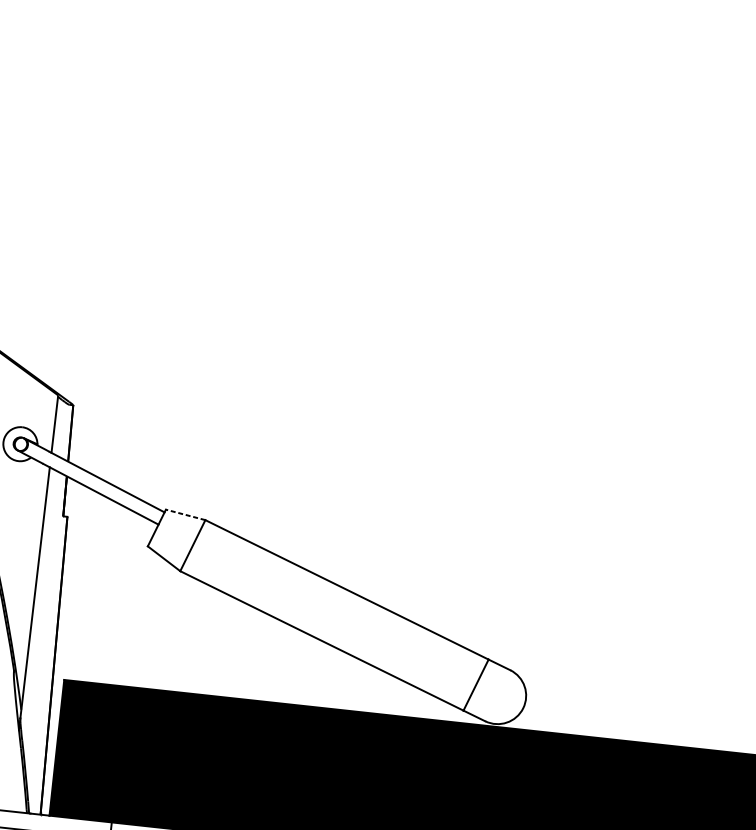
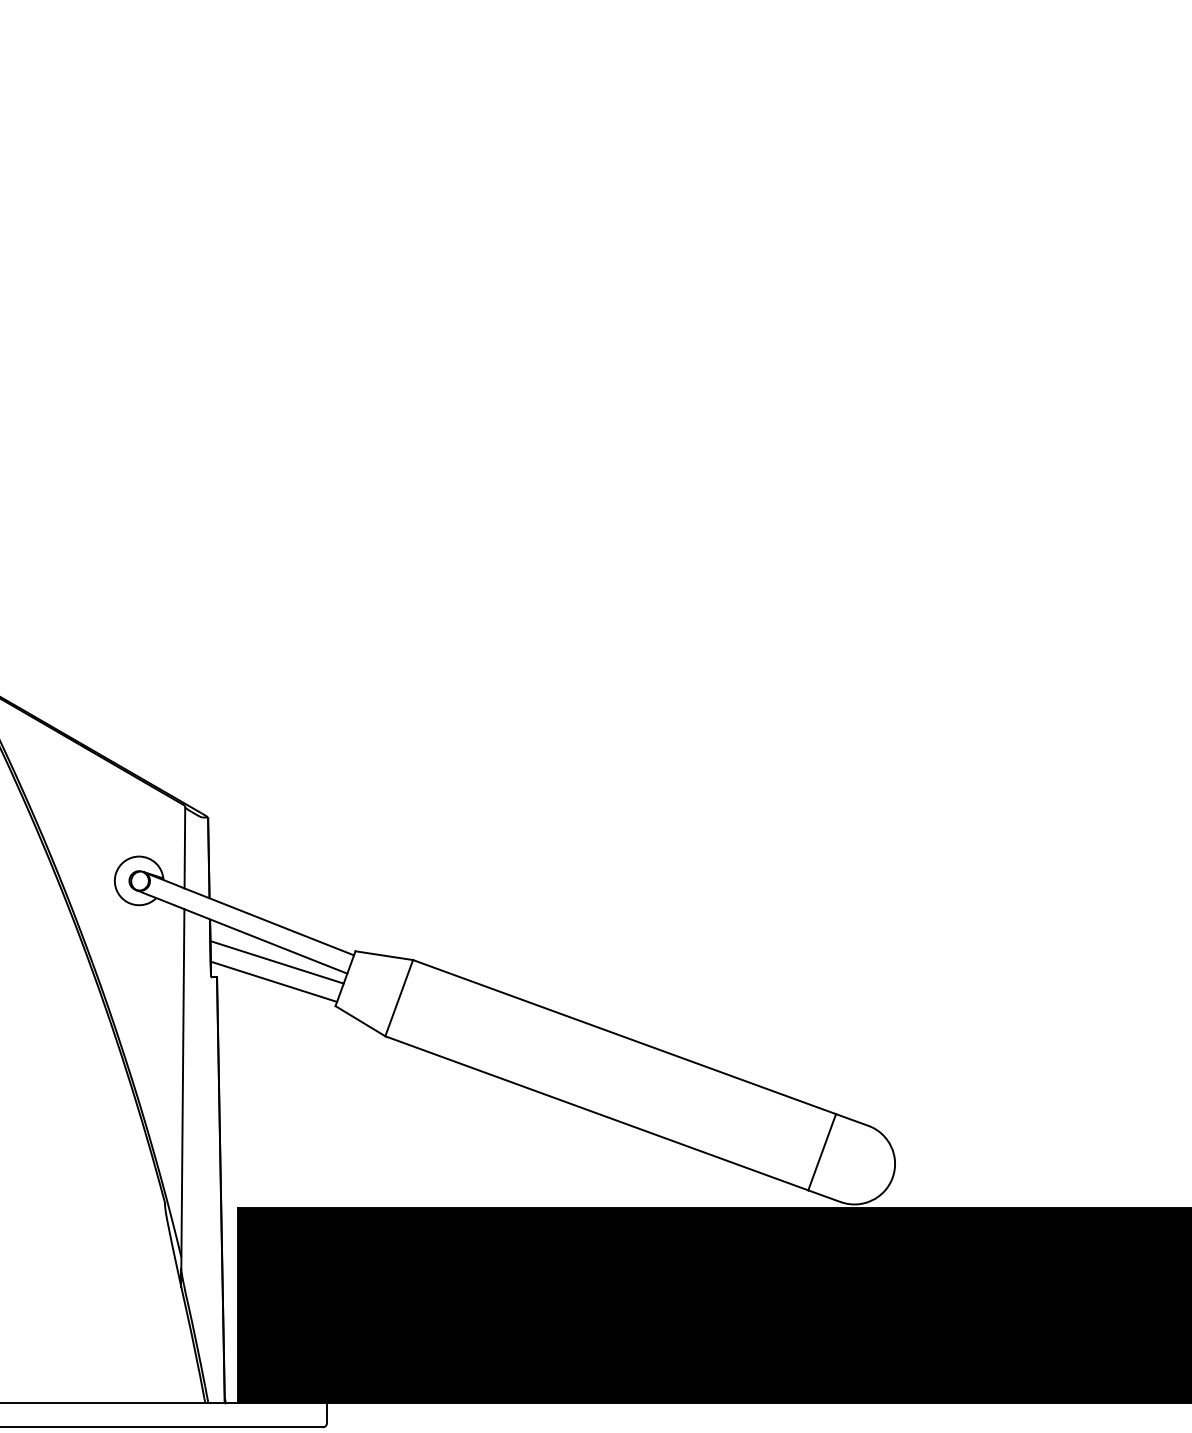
line: (109, 511) -> (276, 962), added
line: (185, 514) -> (383, 955), dashed -> solid
line: (106, 524) -> (273, 981), added

